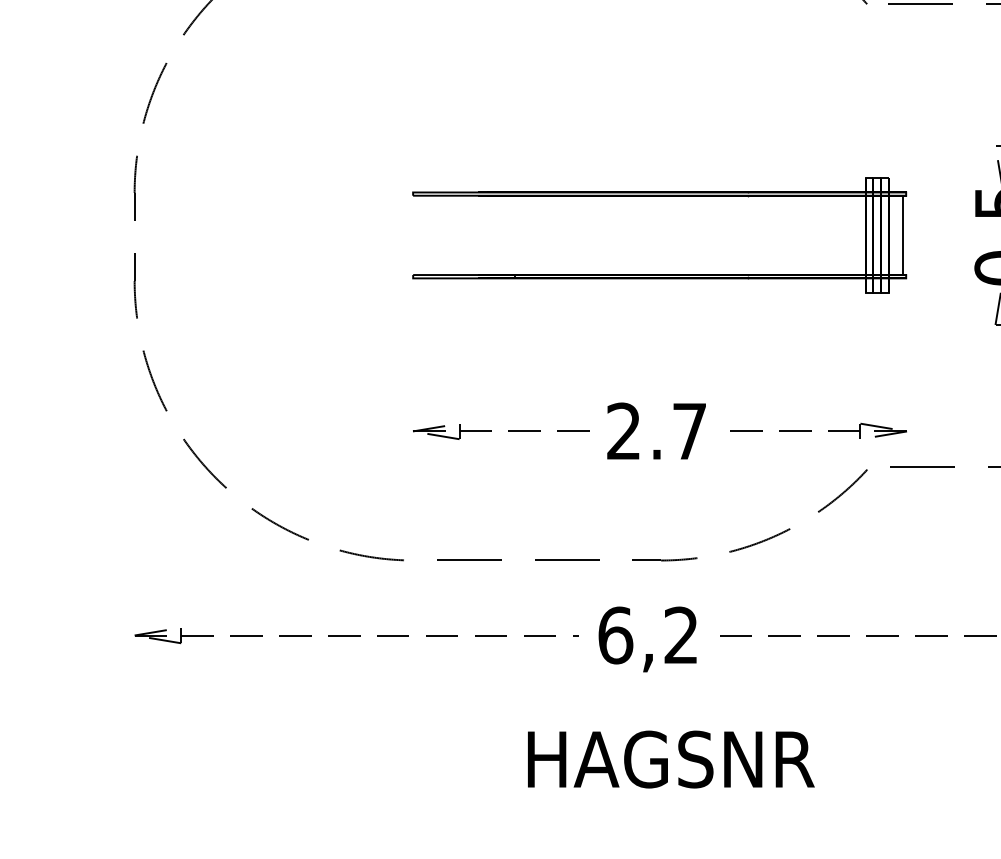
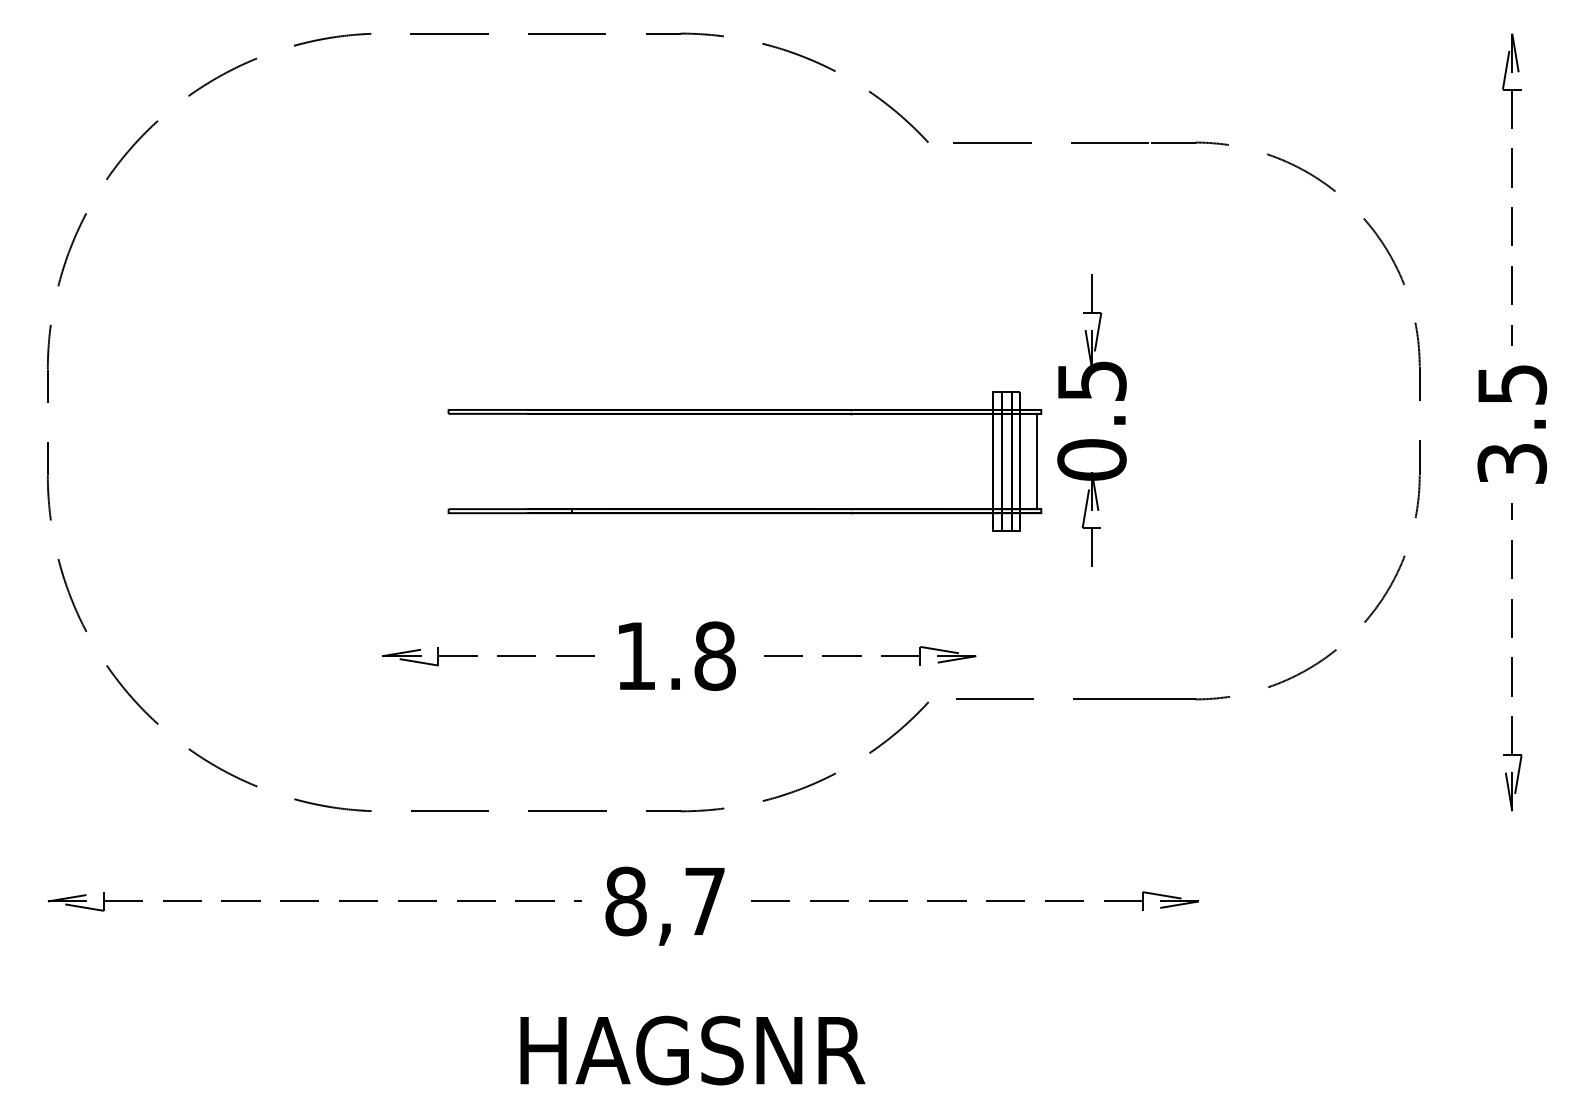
part: (659, 196) -> (744, 414), moved
text: (656, 430) -> (675, 655), 2.7 -> 1.8
text: (647, 635) -> (664, 901), 6,2 -> 8,7

